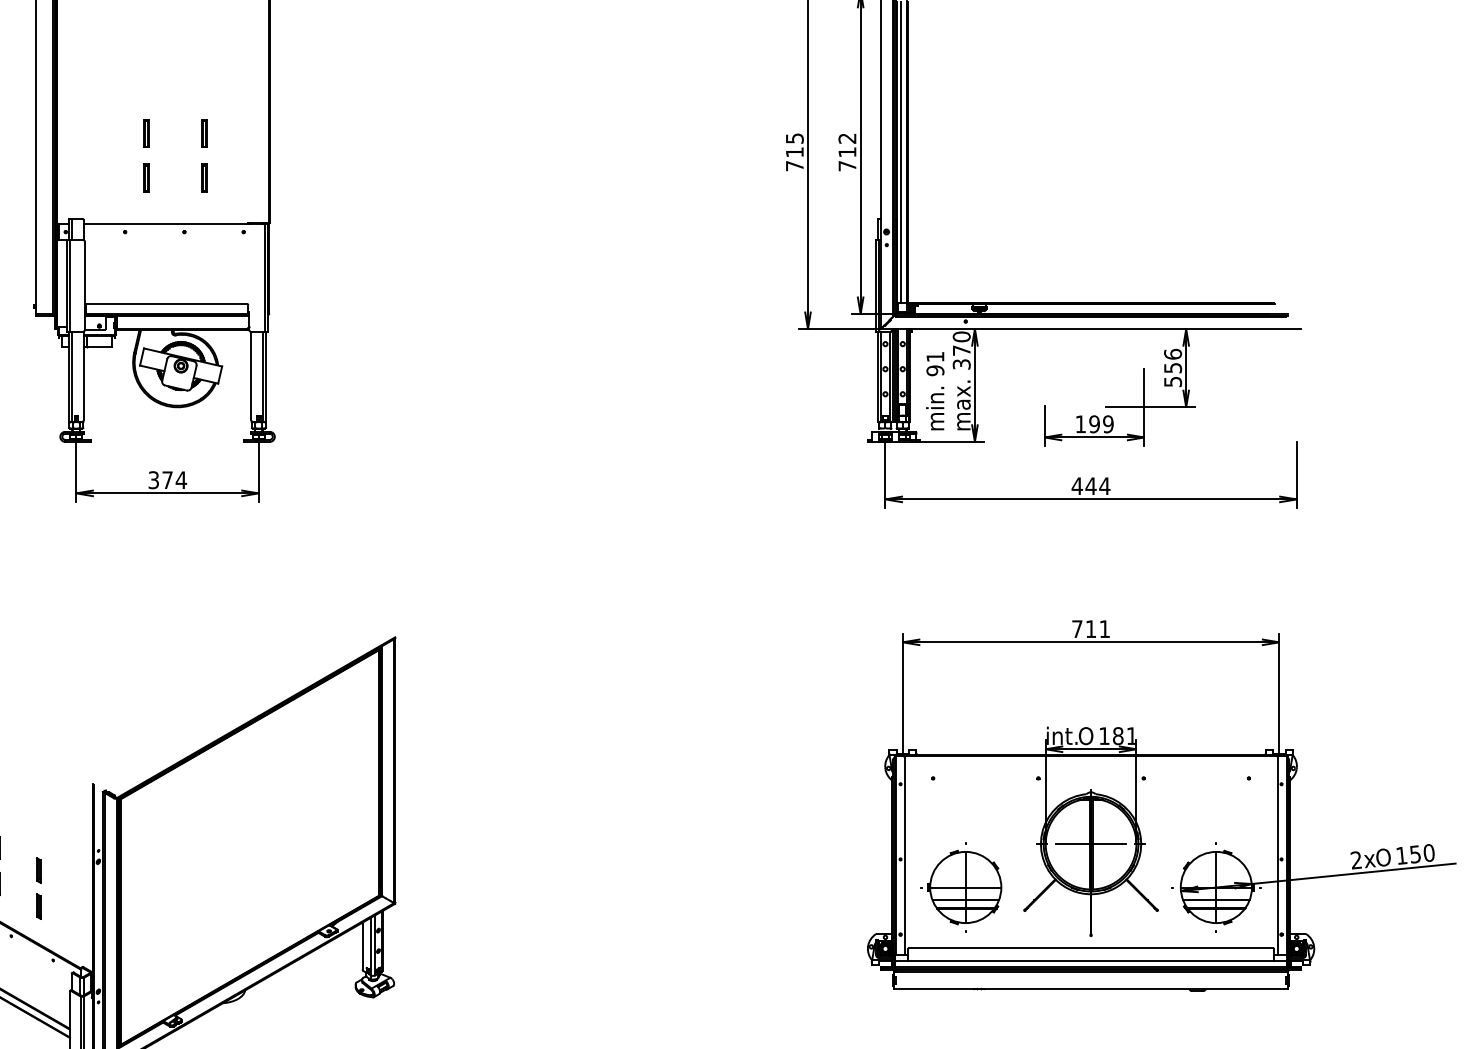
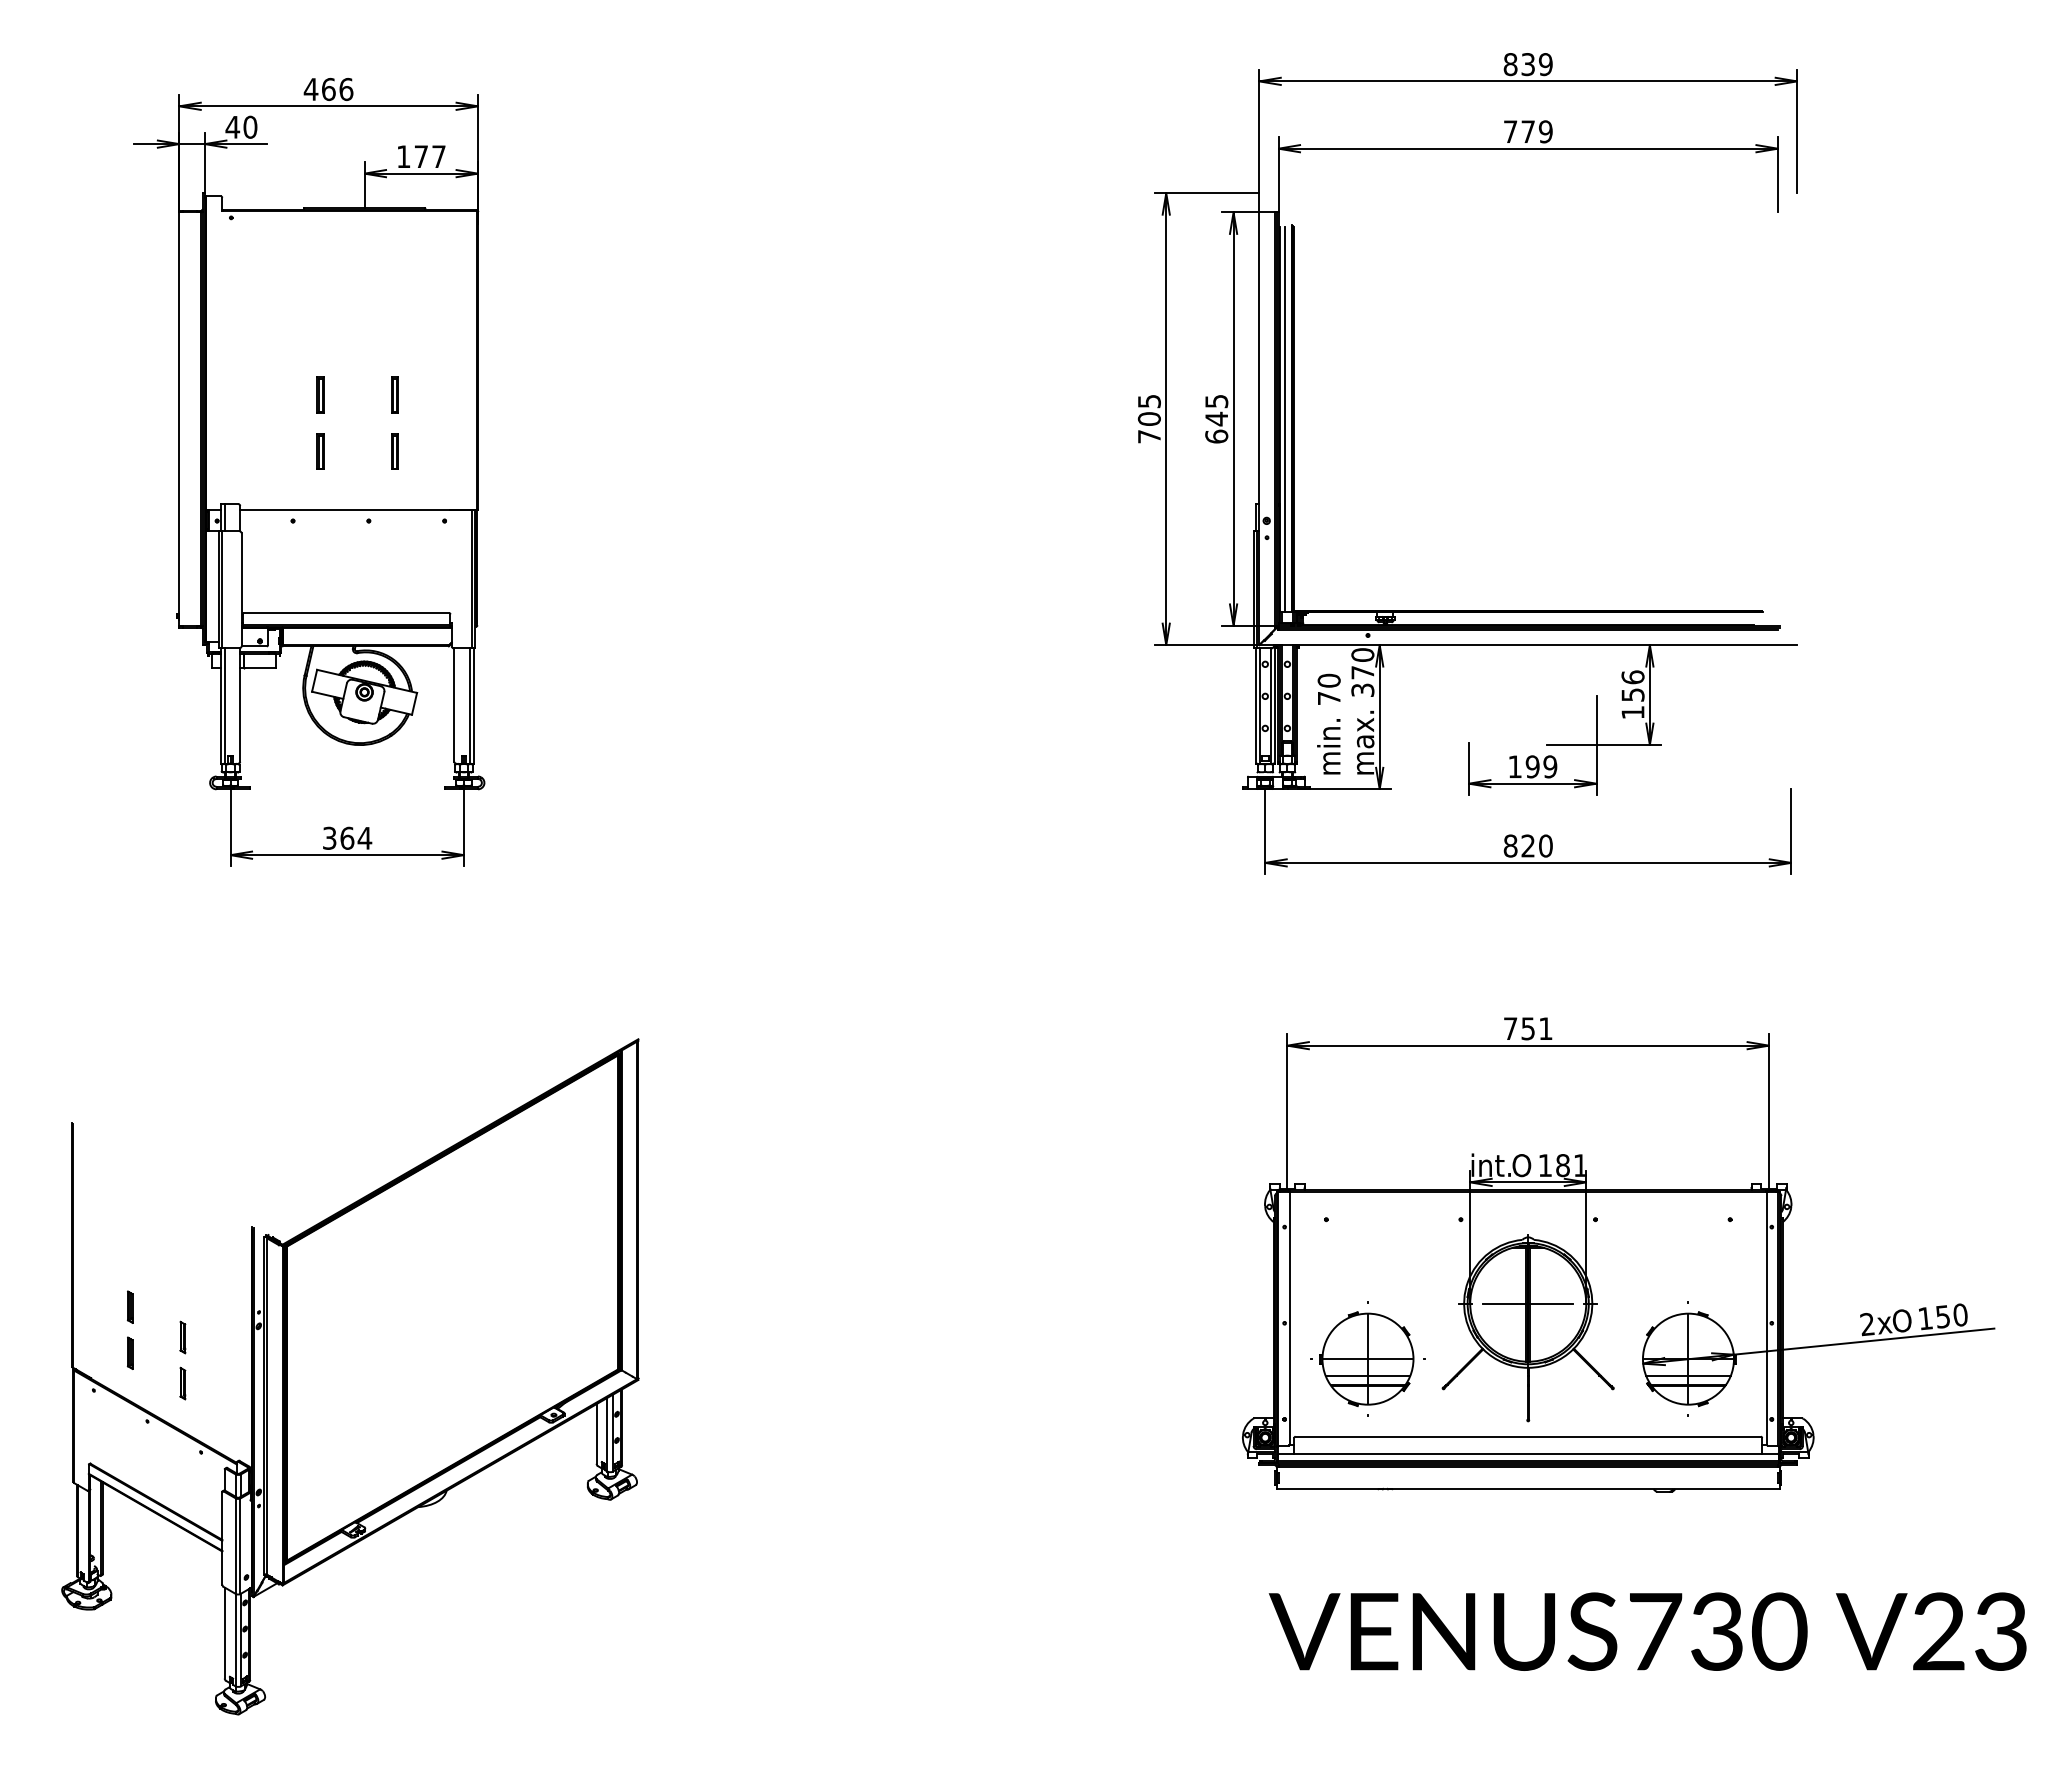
text: (794, 151) -> (1148, 418), 715 -> 705
text: (847, 152) -> (1216, 419), 712 -> 645
text: (934, 363) -> (1328, 689), 91 -> 70
text: (1172, 381) -> (1632, 712), 556 -> 156
text: (167, 479) -> (347, 837), 374 -> 364
text: (1091, 485) -> (1528, 845), 444 -> 820
text: (1090, 628) -> (1527, 1028), 711 -> 751

